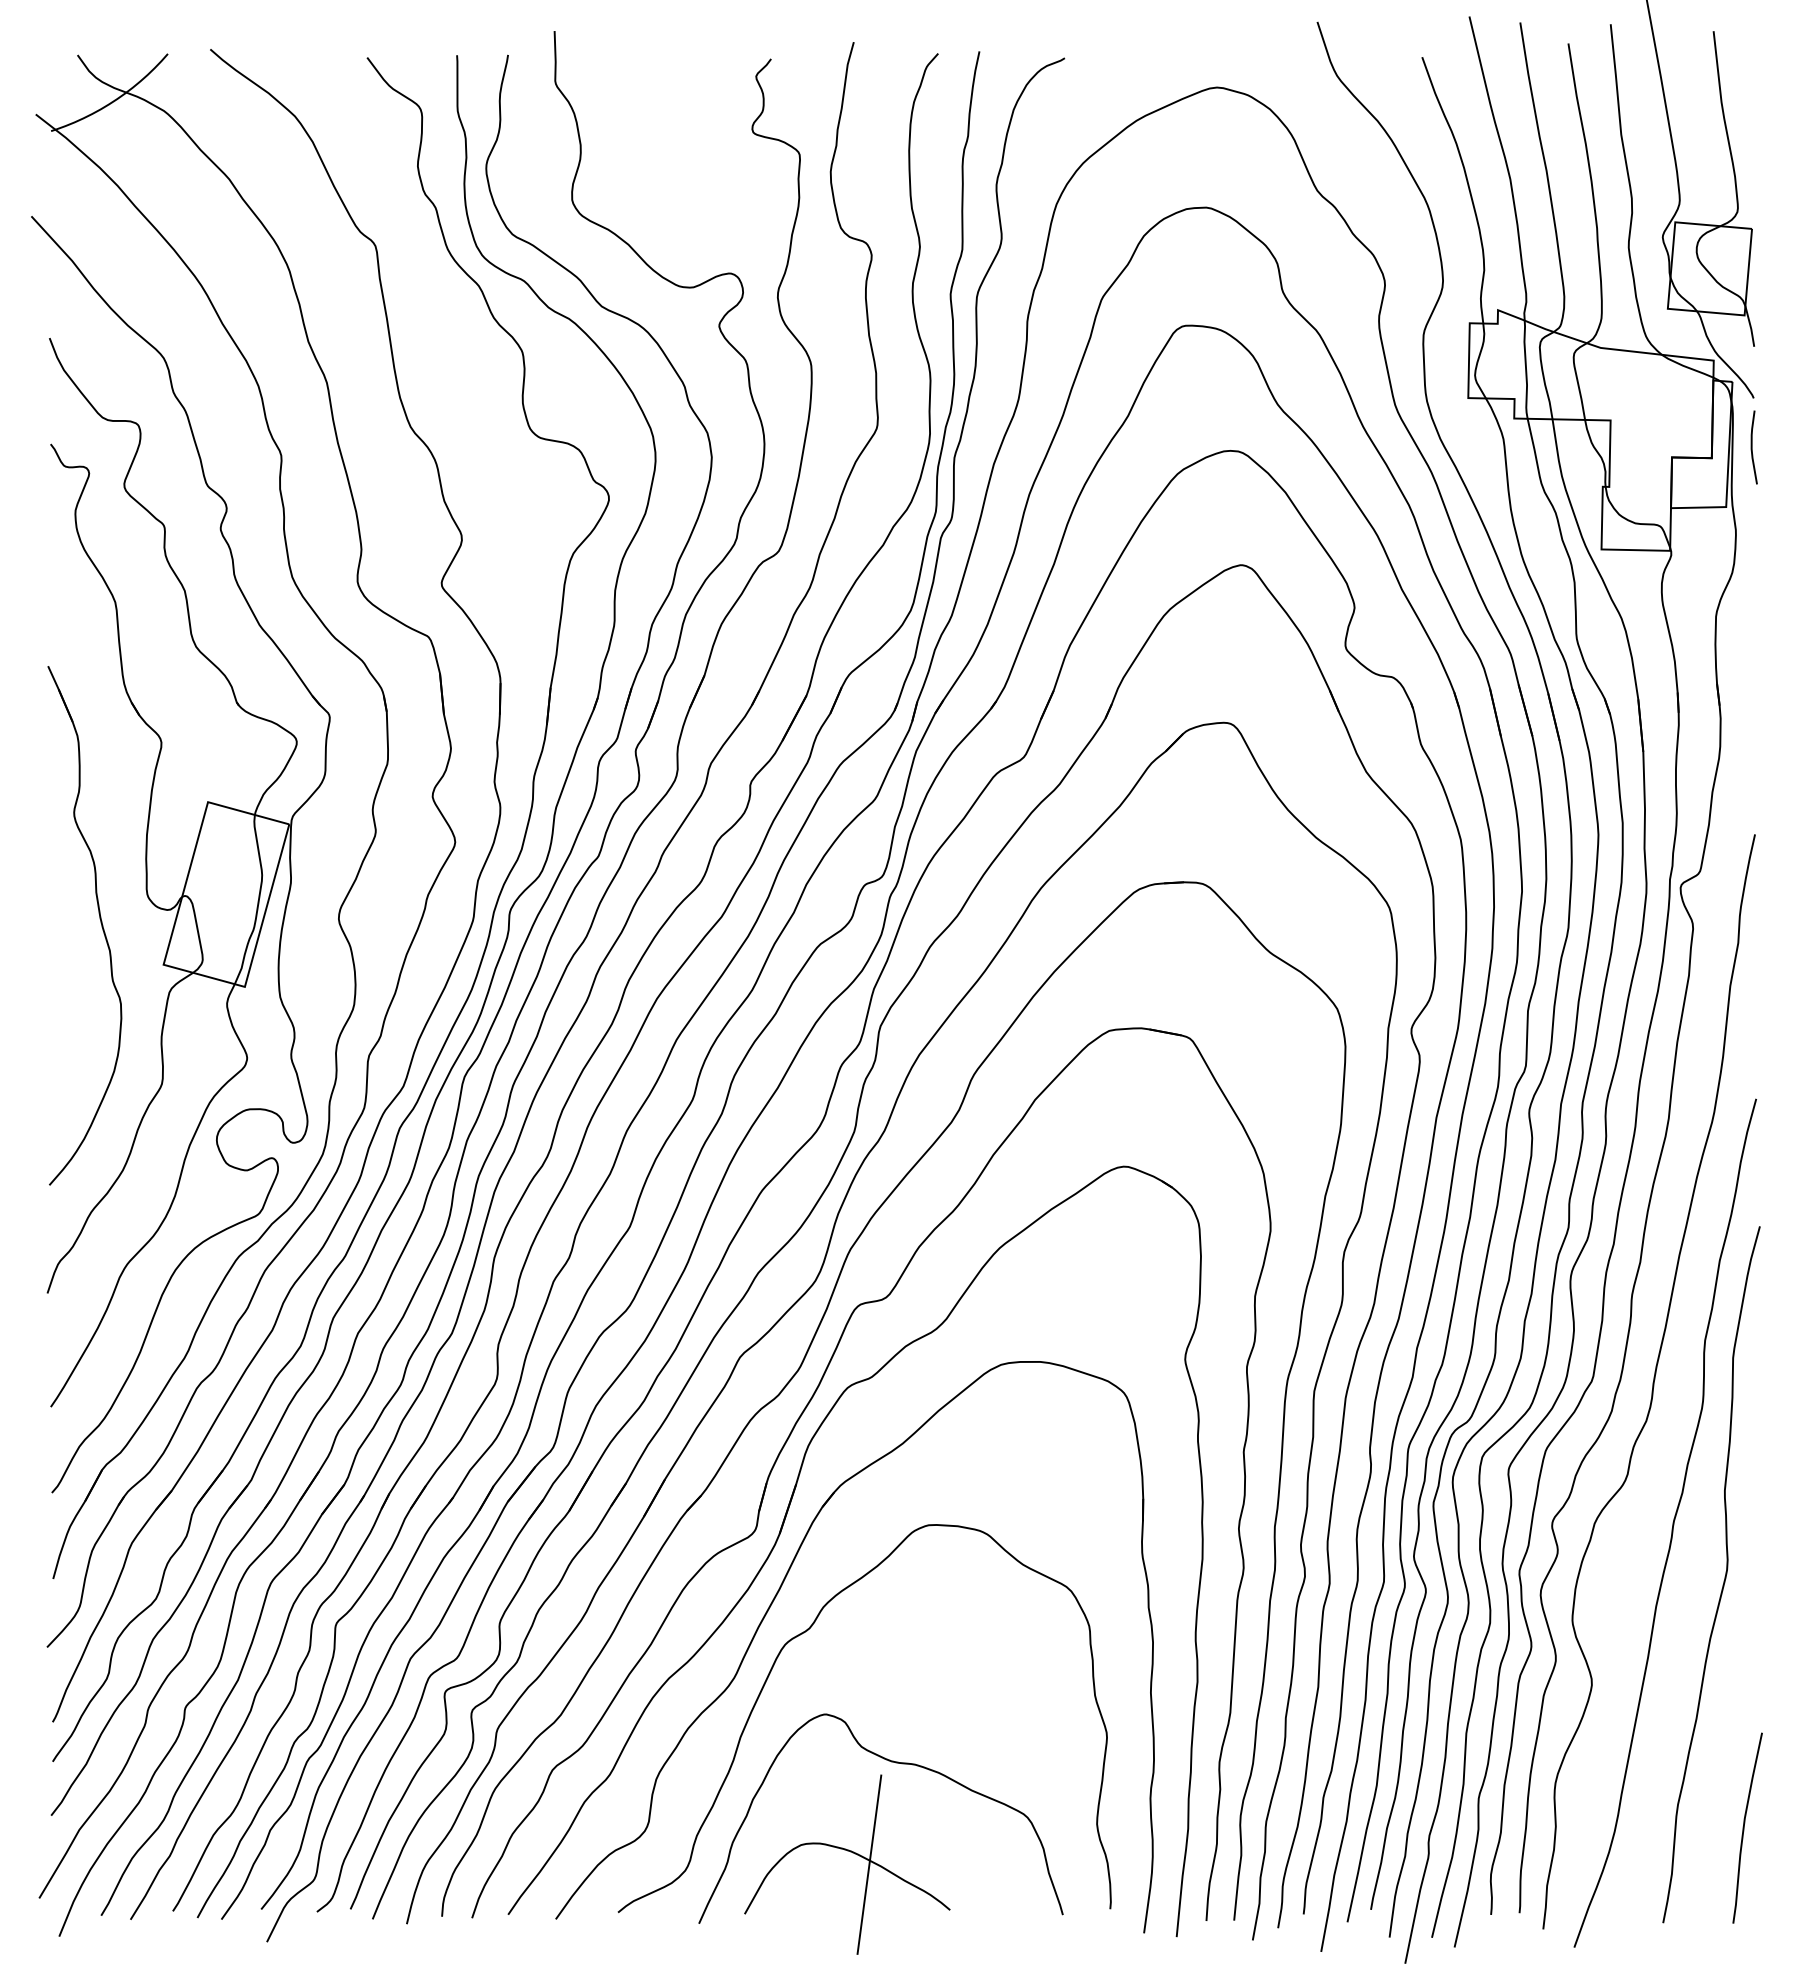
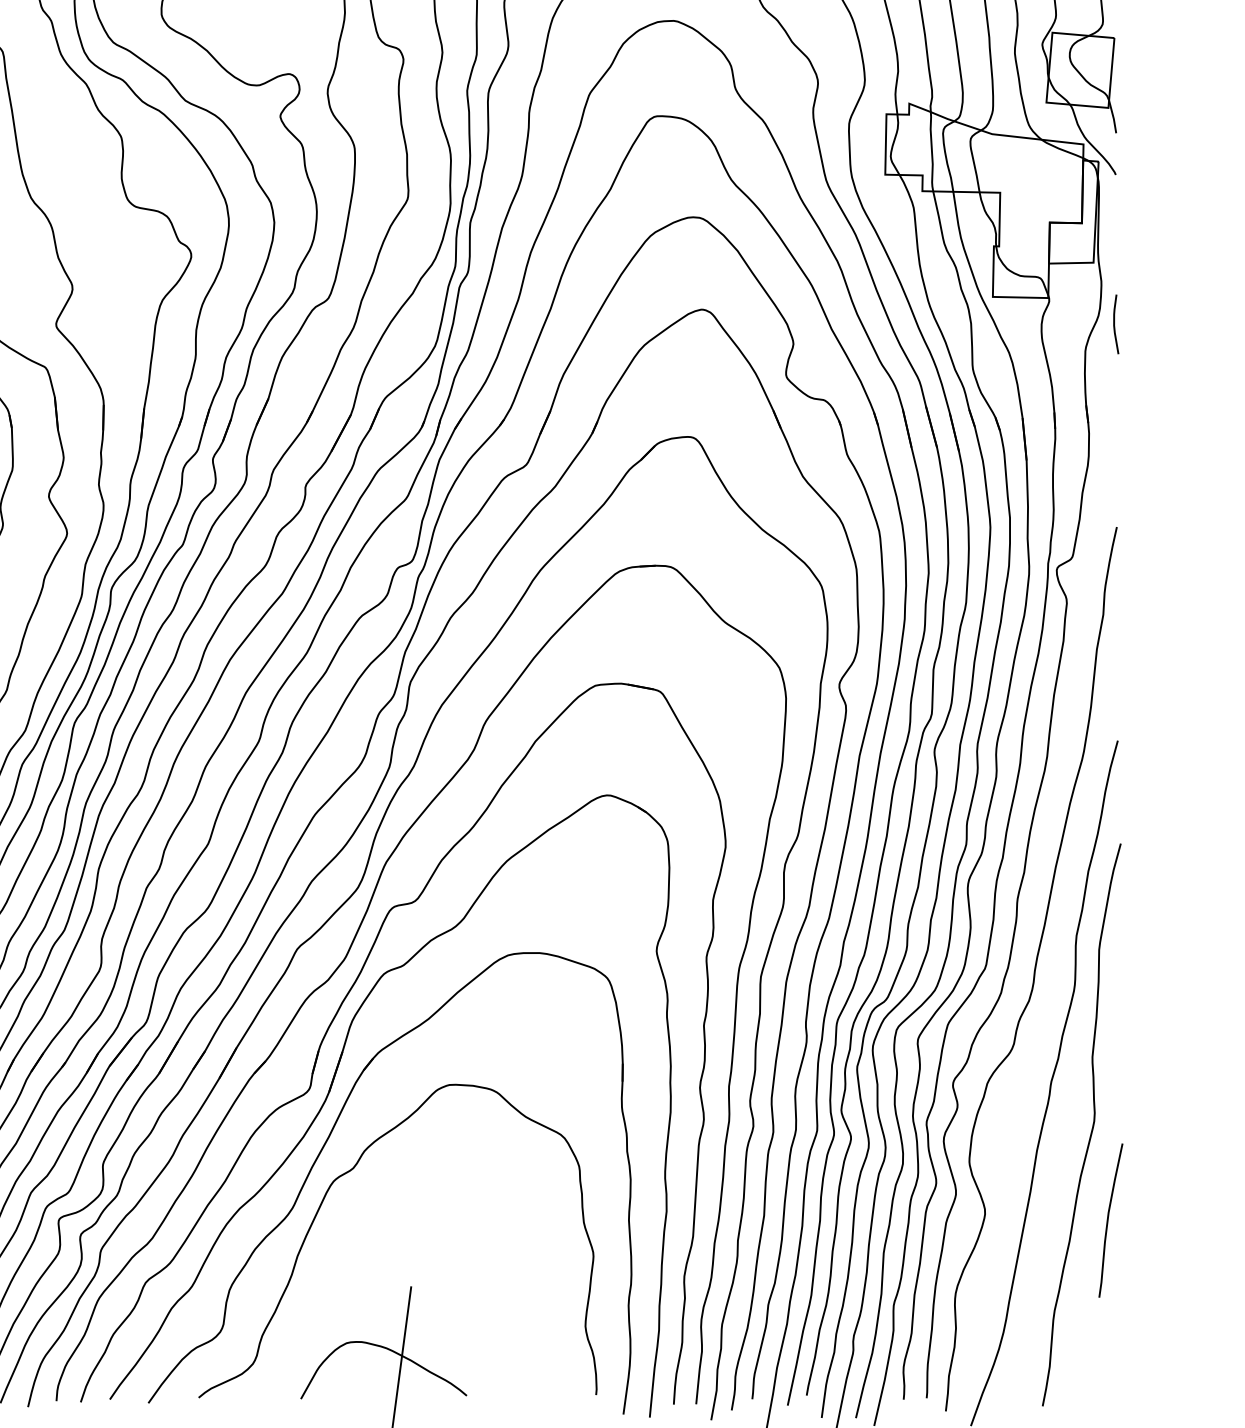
curve: (1752, 447) -> (1114, 324), moved
curve: (895, 1763) -> (422, 1277), removed
curve: (1744, 1827) -> (1108, 1220), moved

